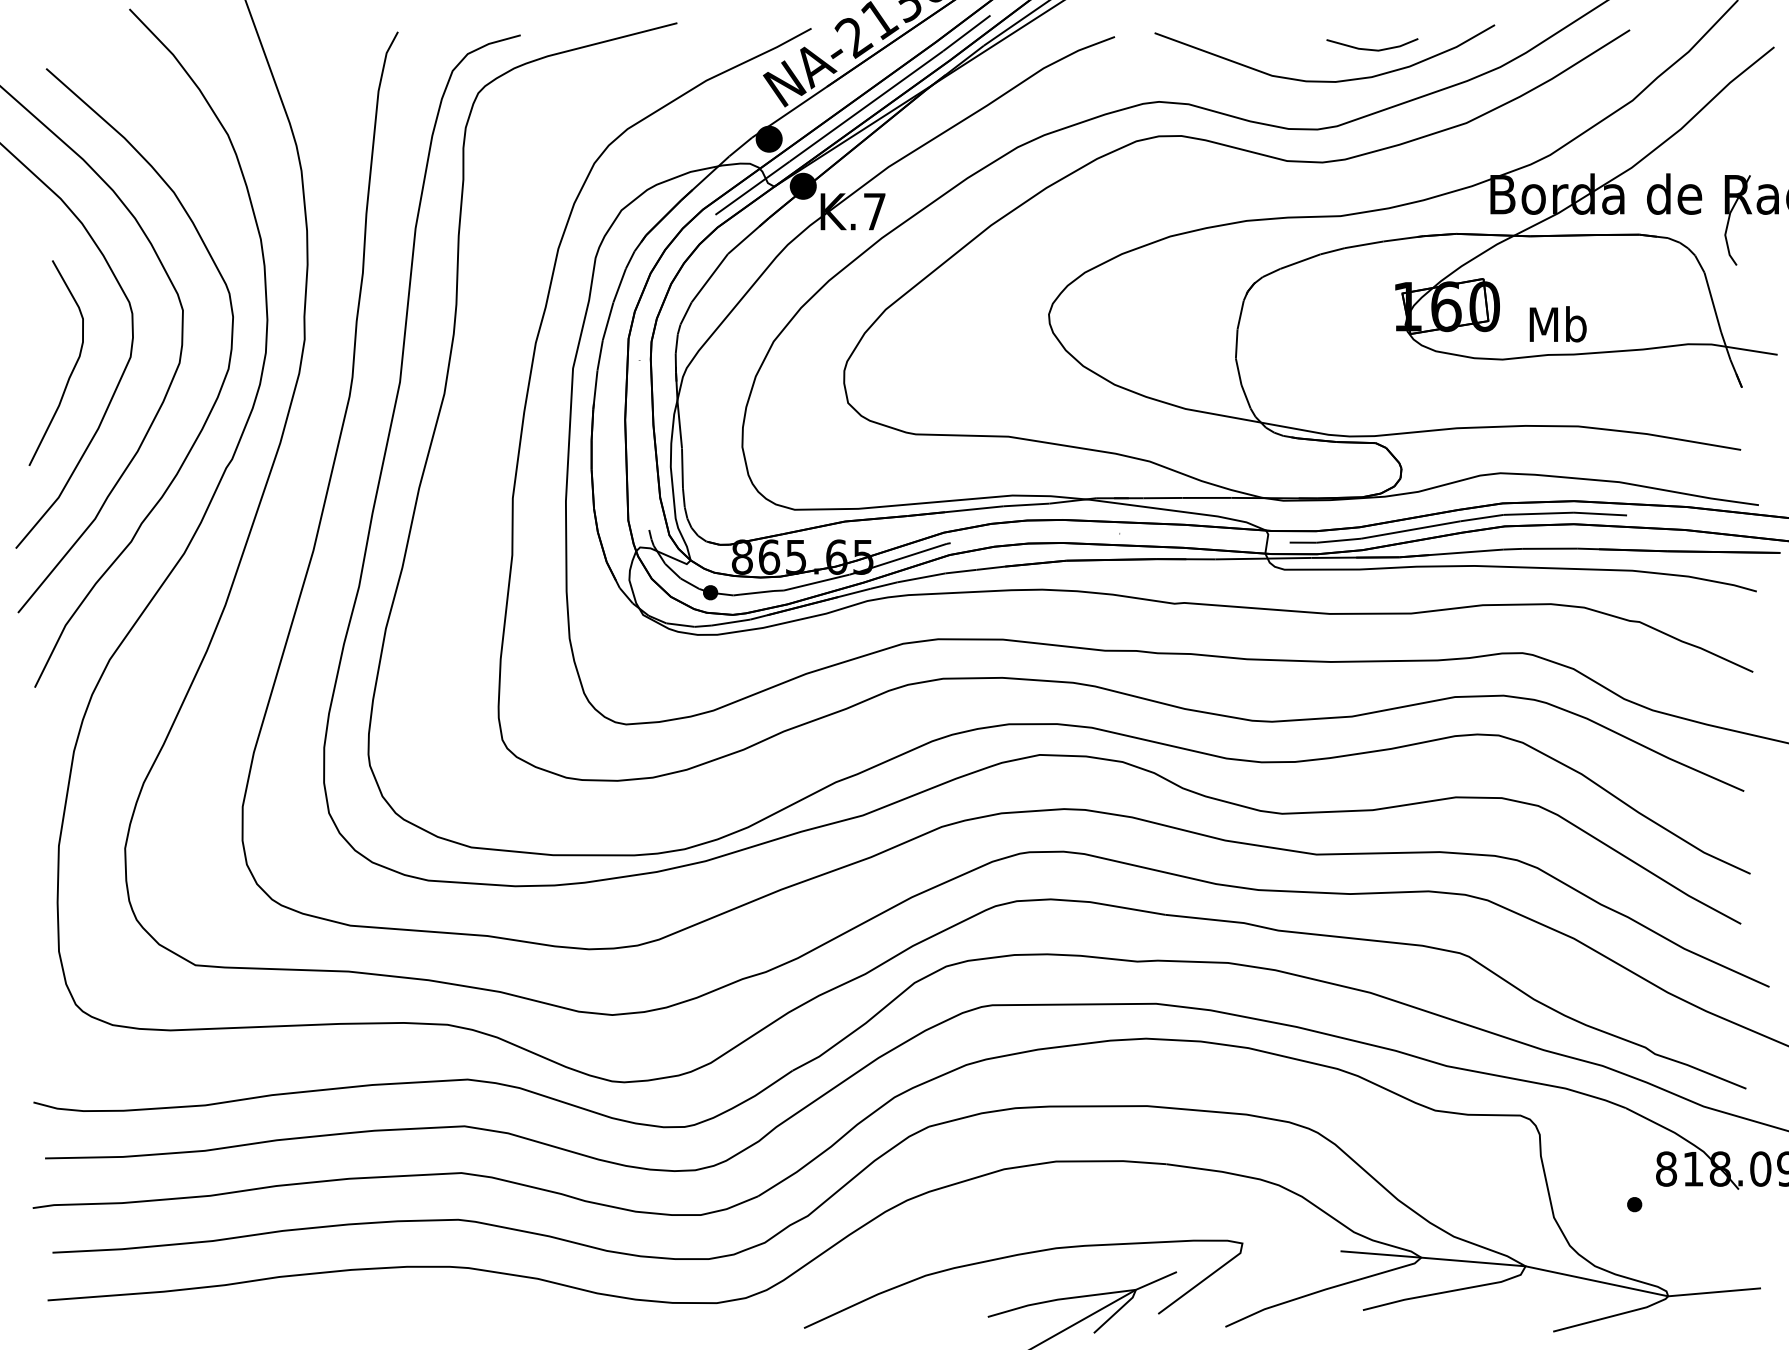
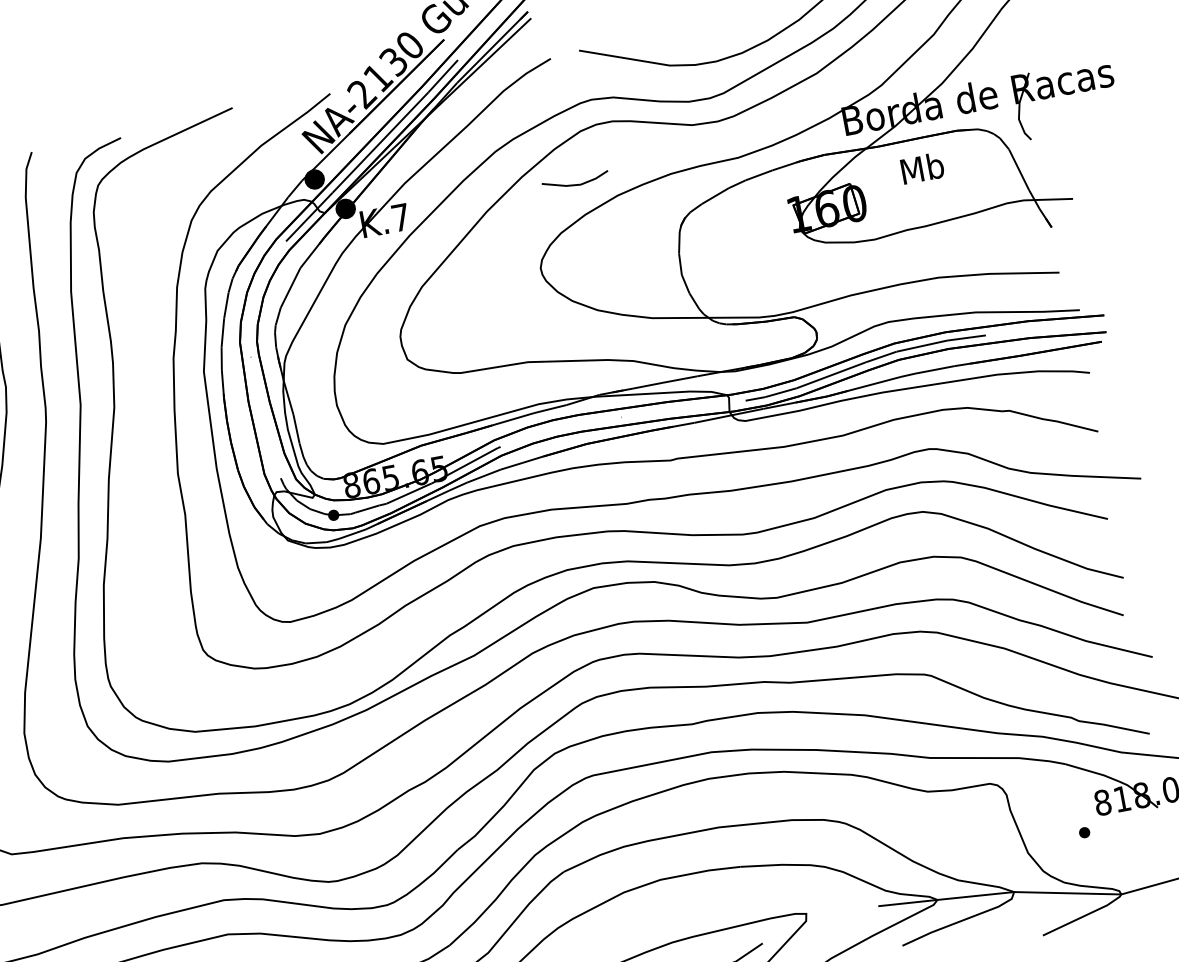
line: (1369, 48) -> (574, 184), moved
text: (1557, 324) -> (922, 168), moved

